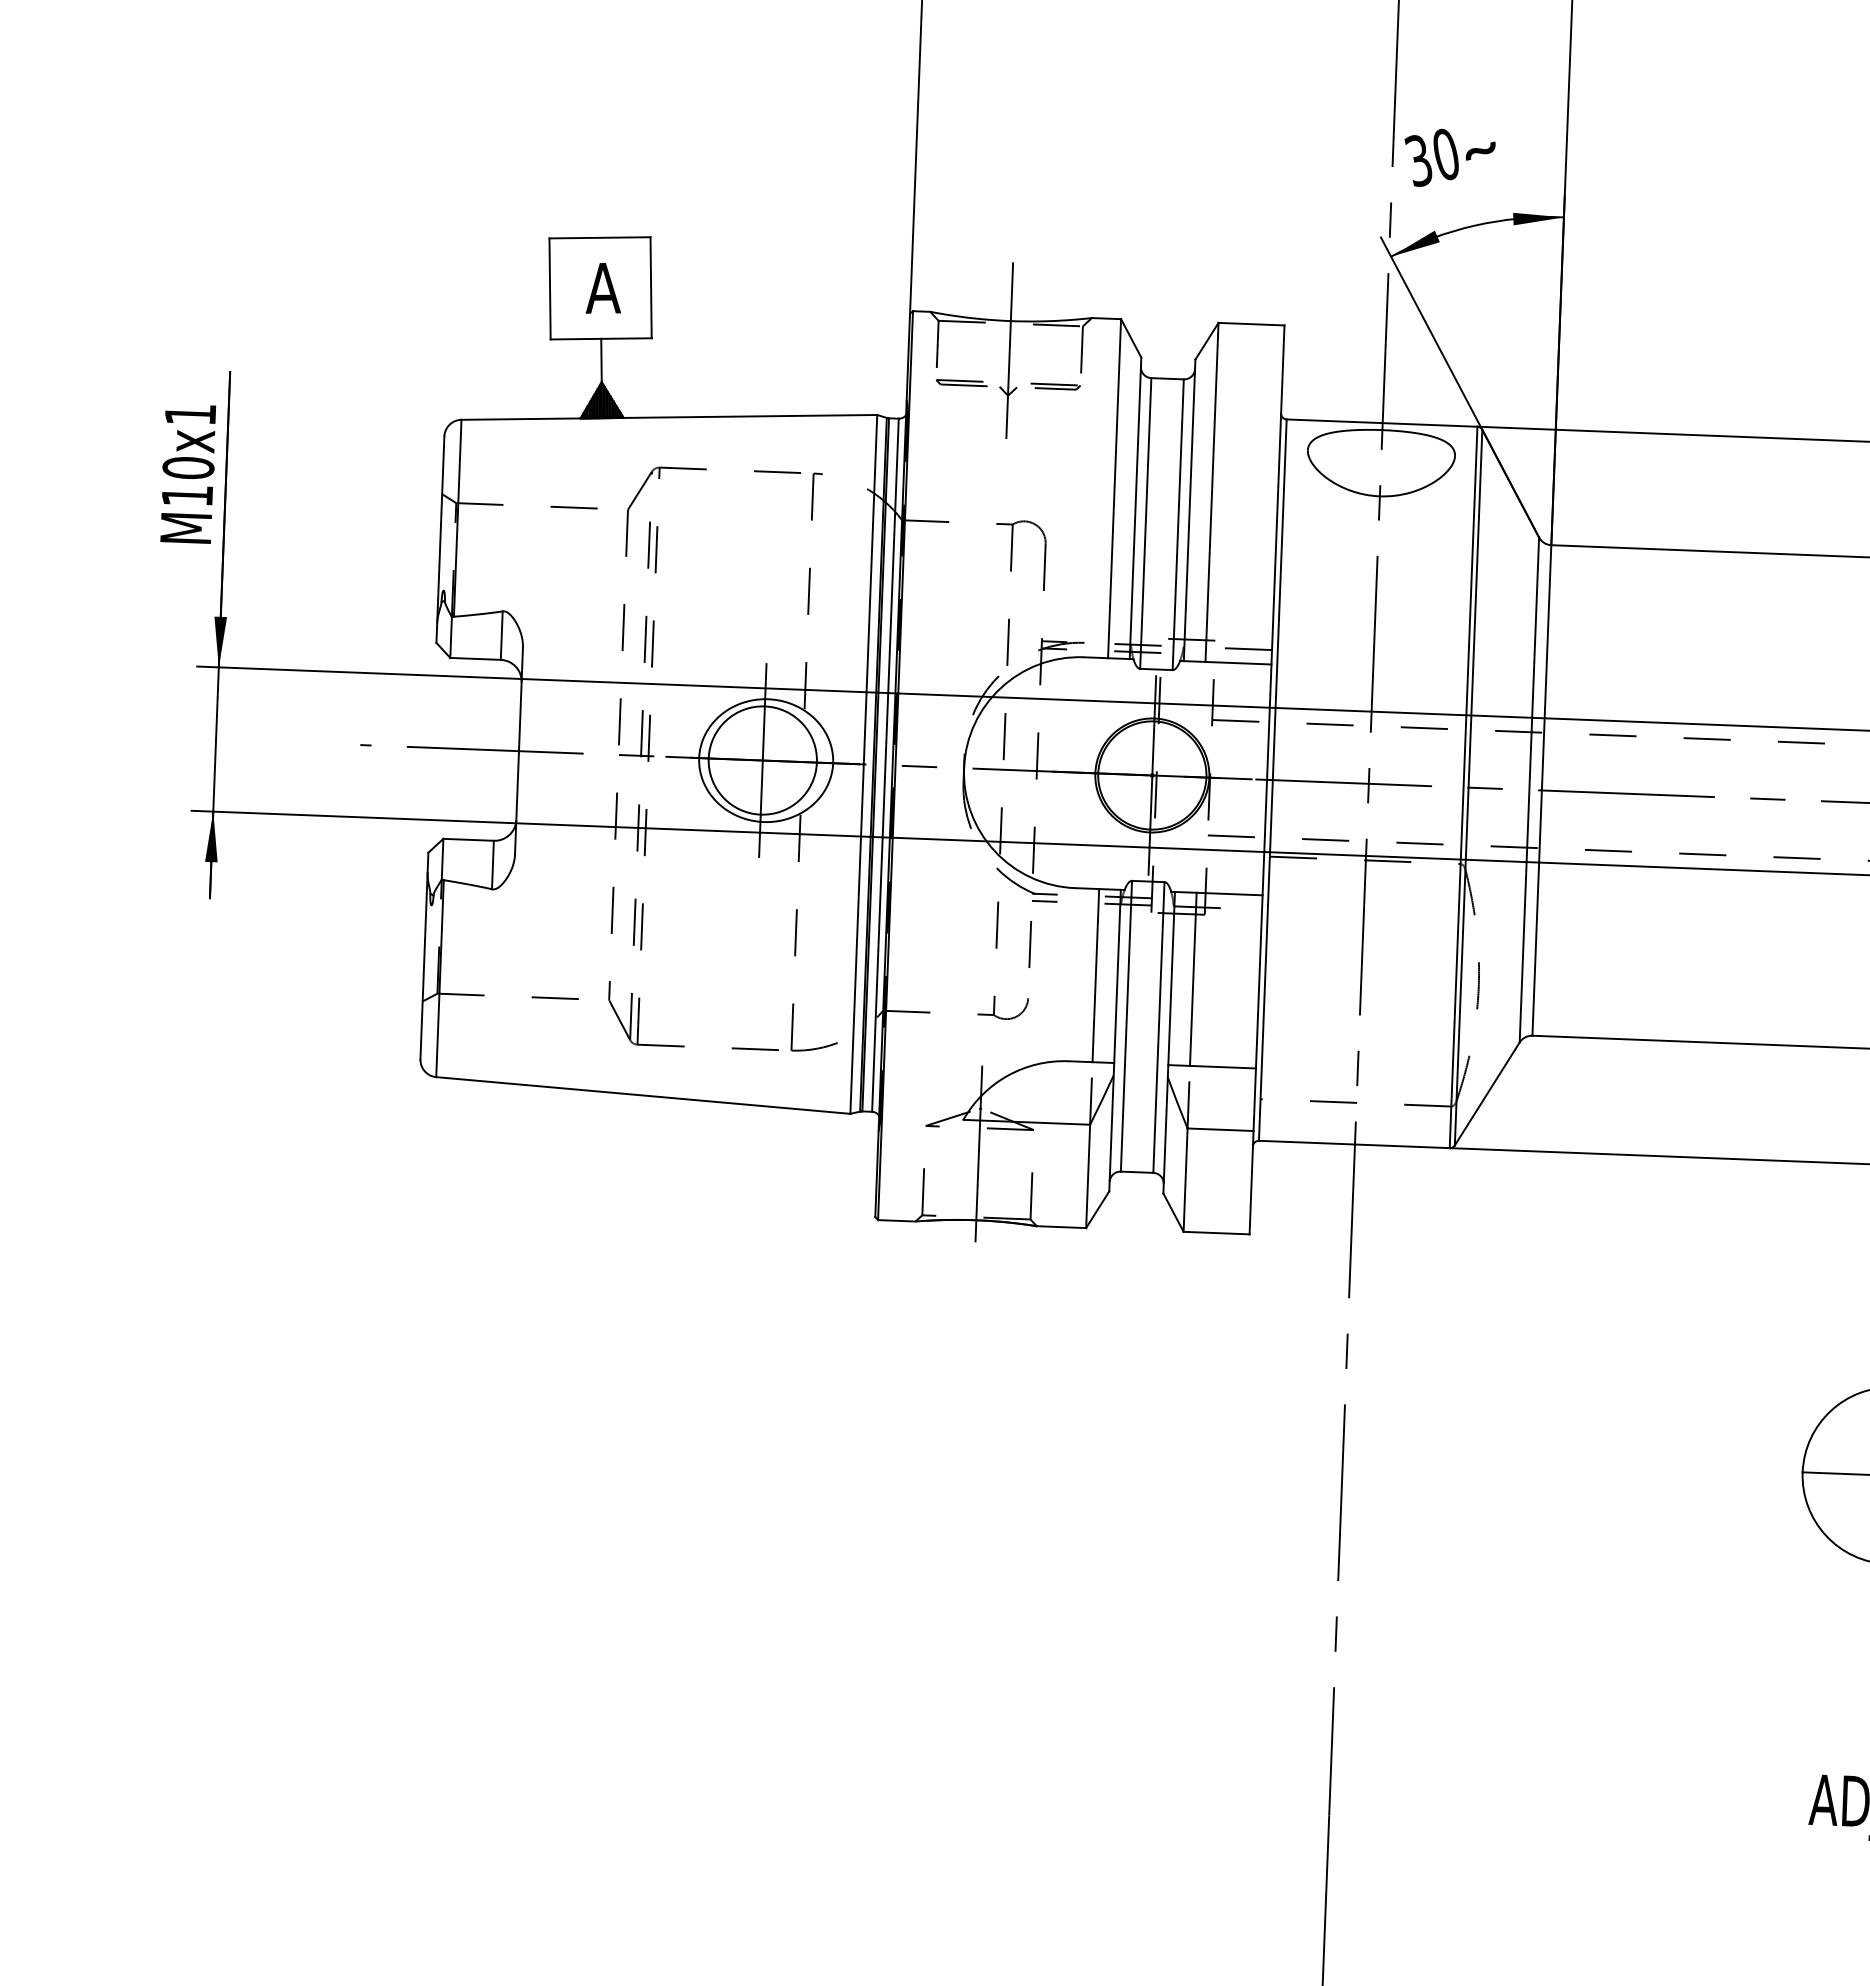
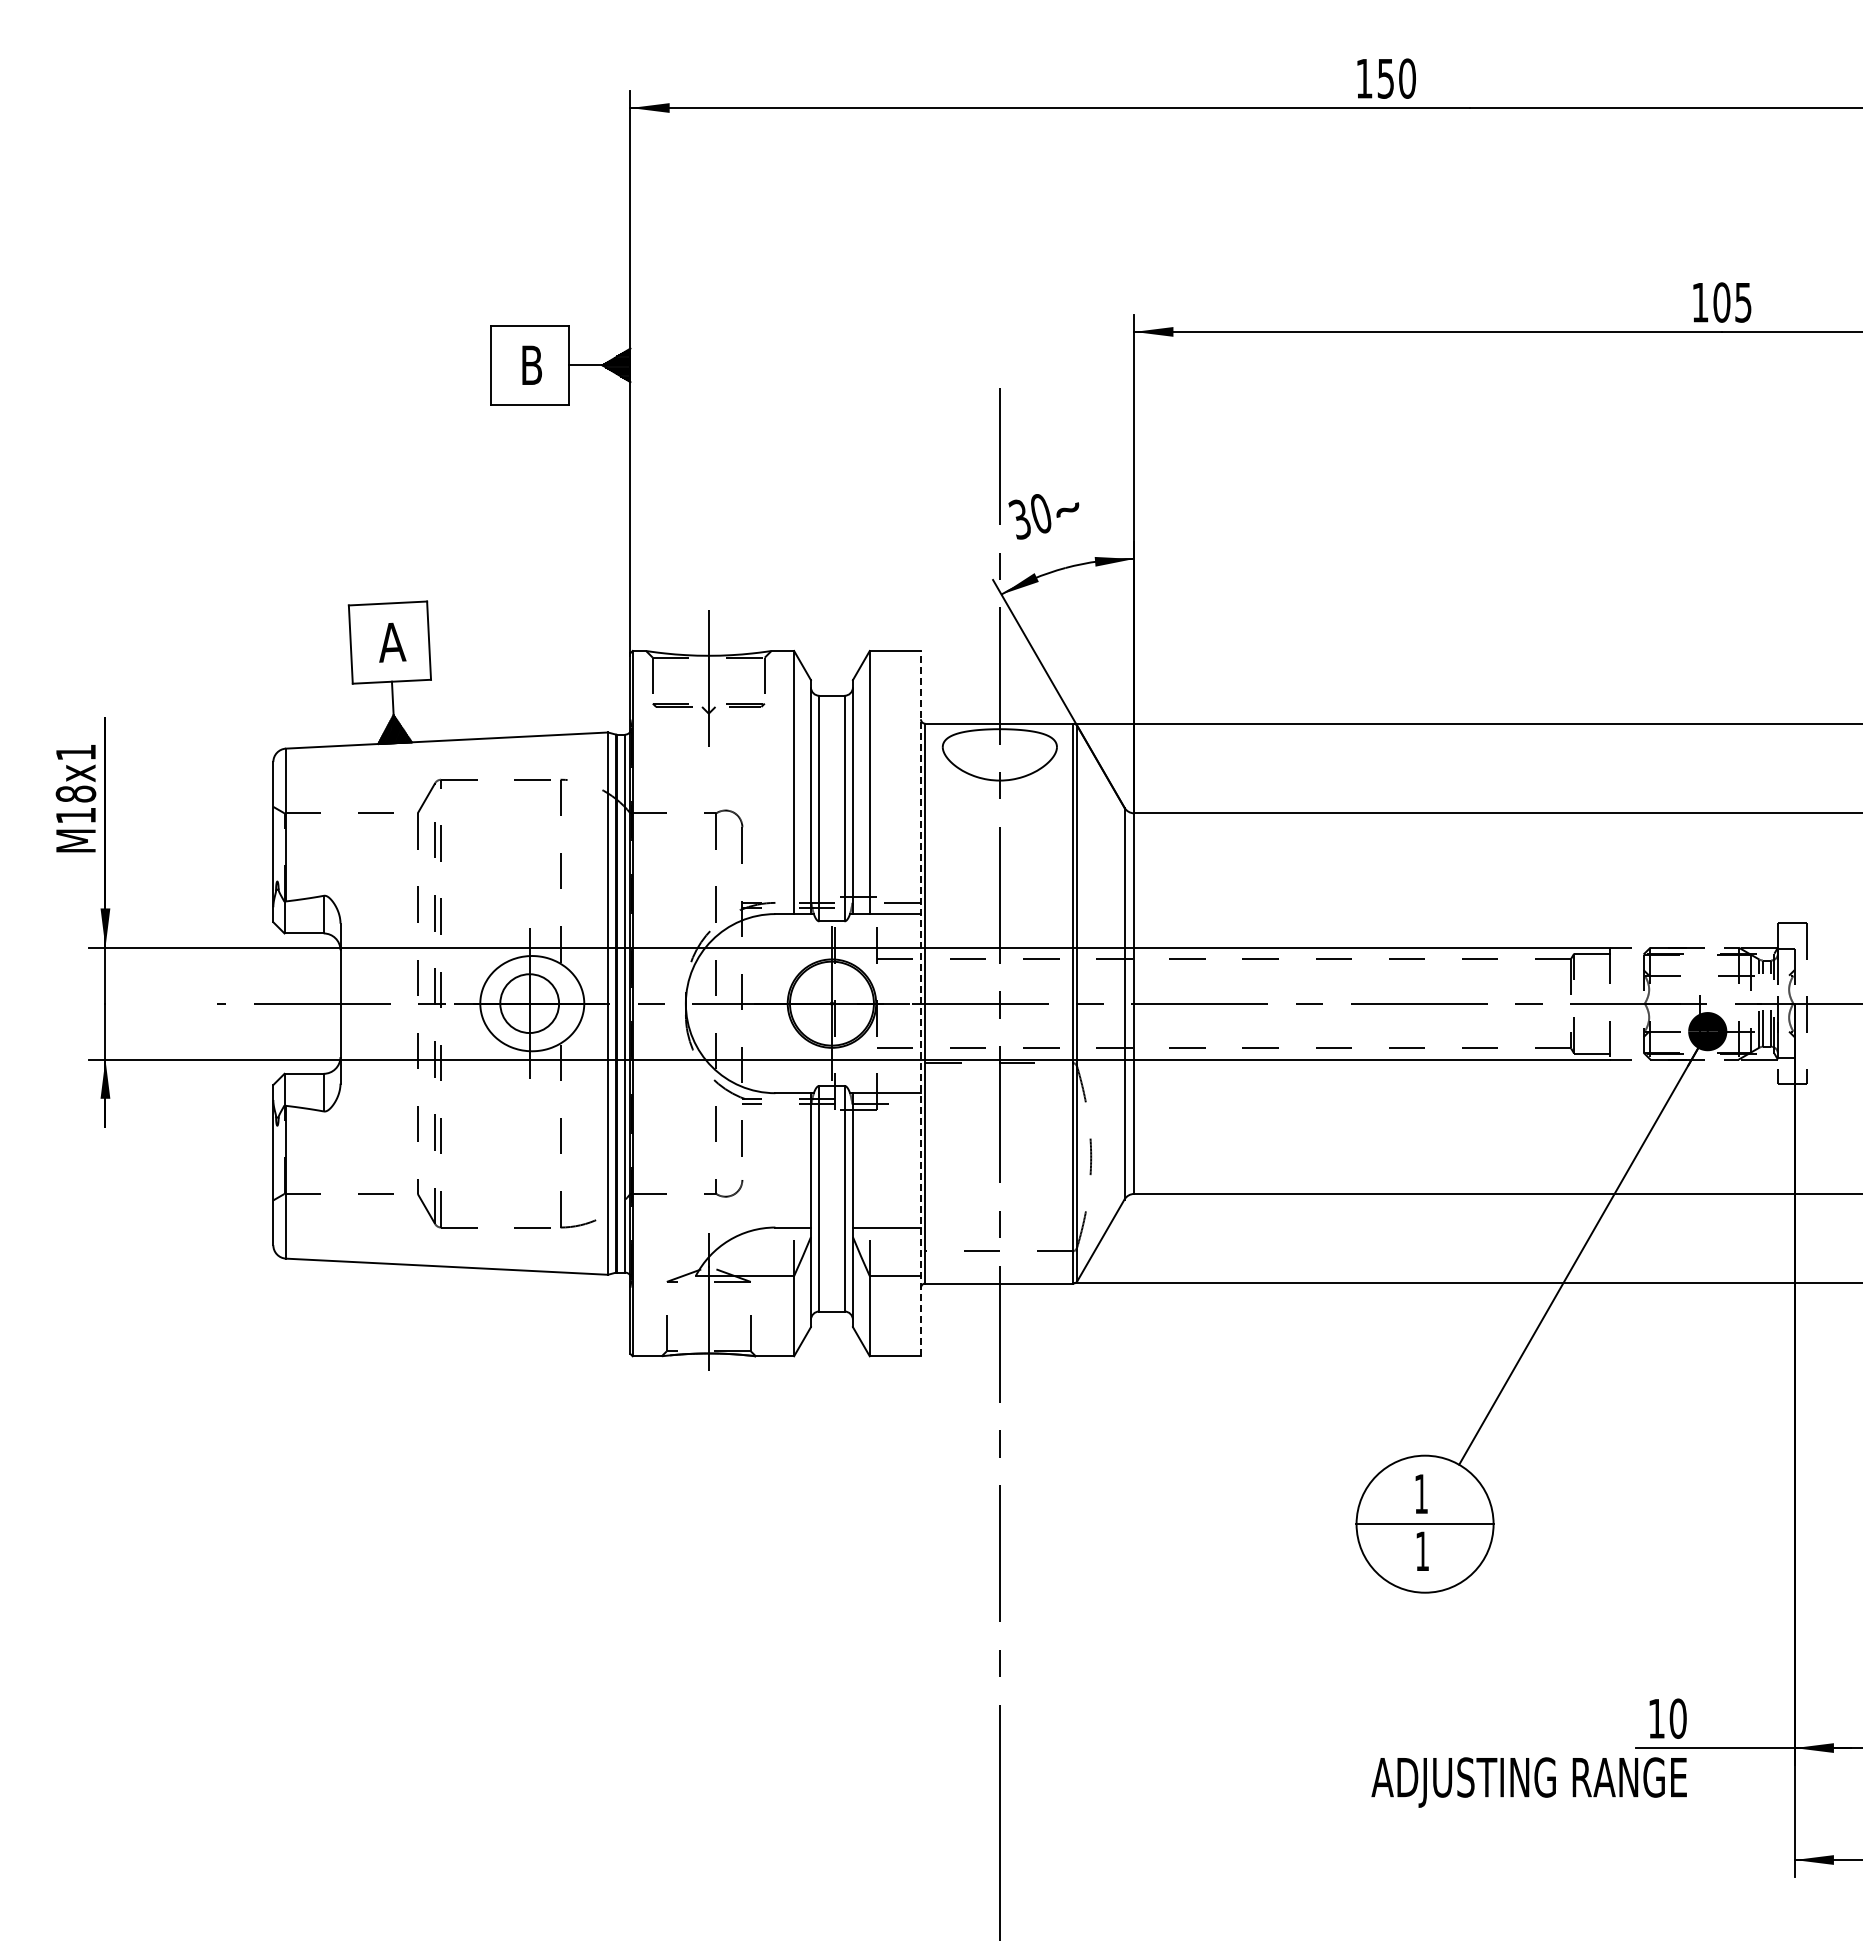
text: (189, 467) -> (76, 793), M10x1 -> M18x1
circle: (762, 760) -> (529, 1003), size x0.7
line: (1266, 779) -> (920, 1003), solid -> dashed
line: (1096, 975) -> (794, 1160), removed
line: (1192, 979) -> (869, 1160), removed

